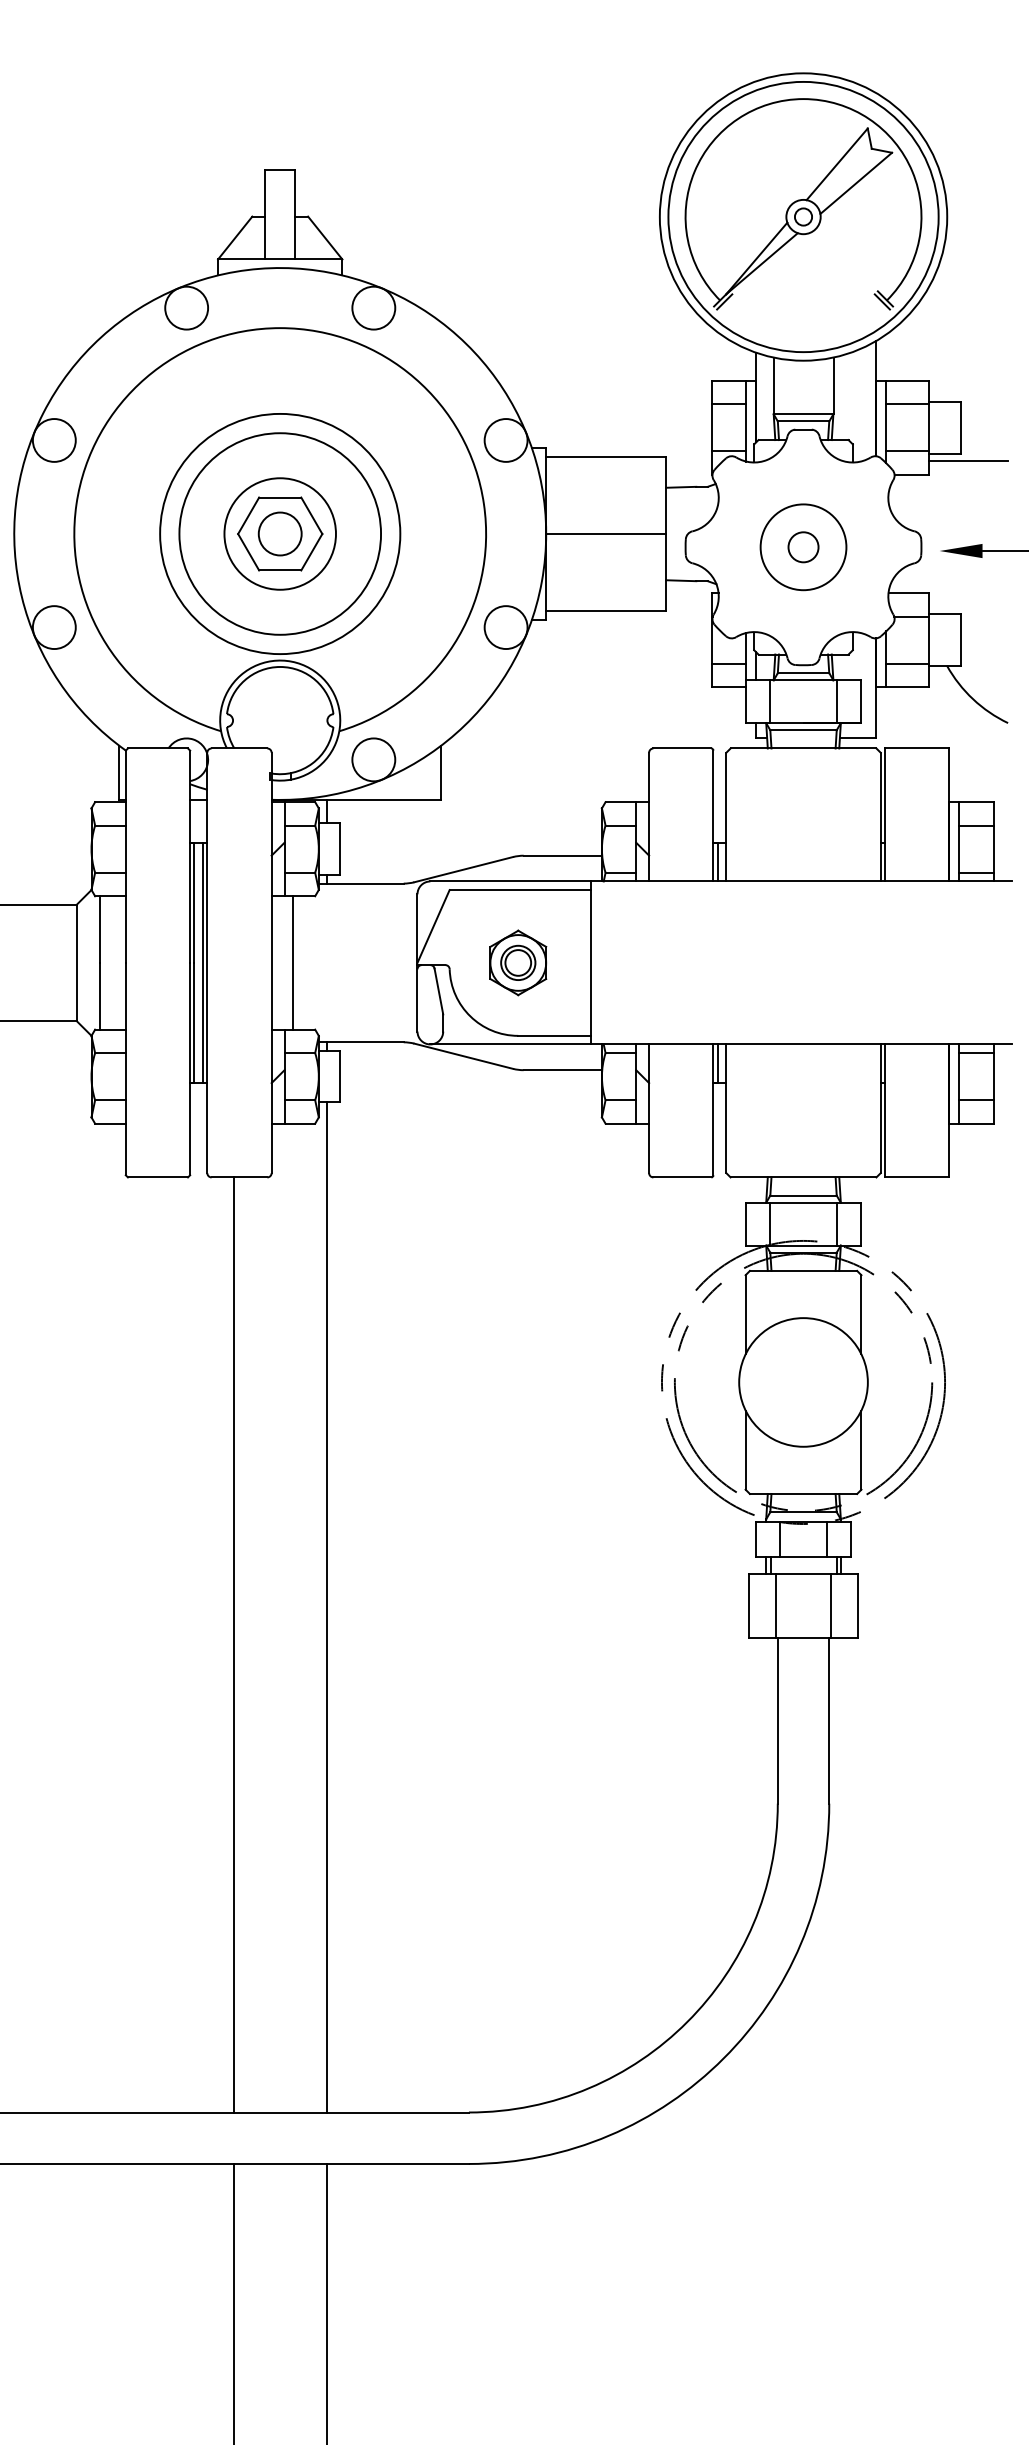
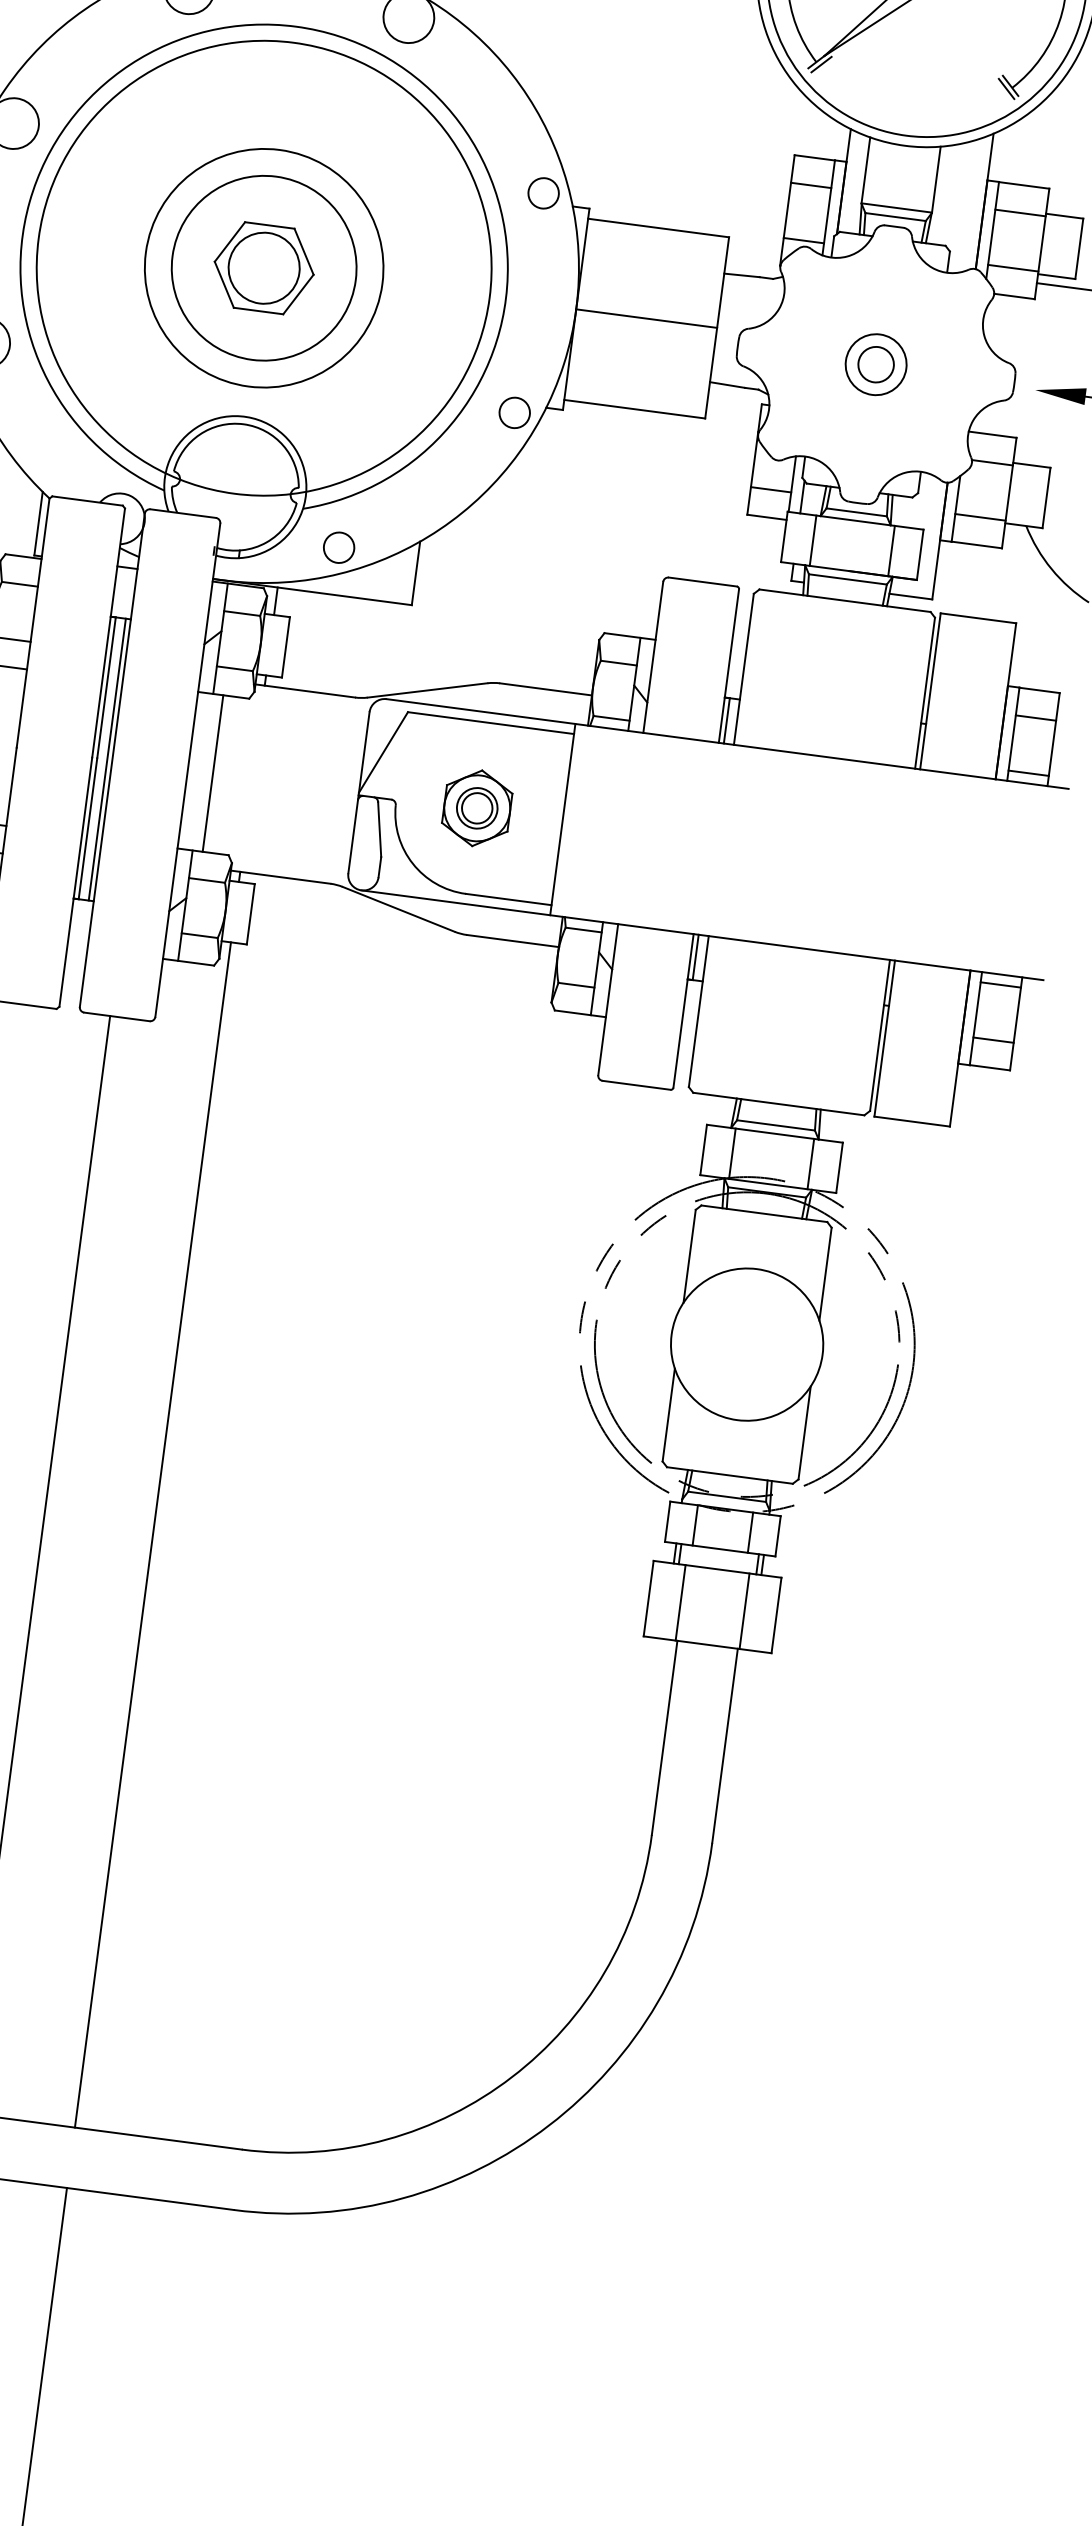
circle: (505, 440) -> (542, 193), size x0.6
circle: (279, 533) -> (263, 267), size x1.4
circle: (279, 533) -> (263, 267), size x1.4
circle: (280, 533) -> (264, 267), size x1.6
circle: (803, 547) -> (876, 364), size x0.6
circle: (505, 627) -> (514, 412), size x0.6
circle: (373, 759) -> (338, 547), size x0.6

